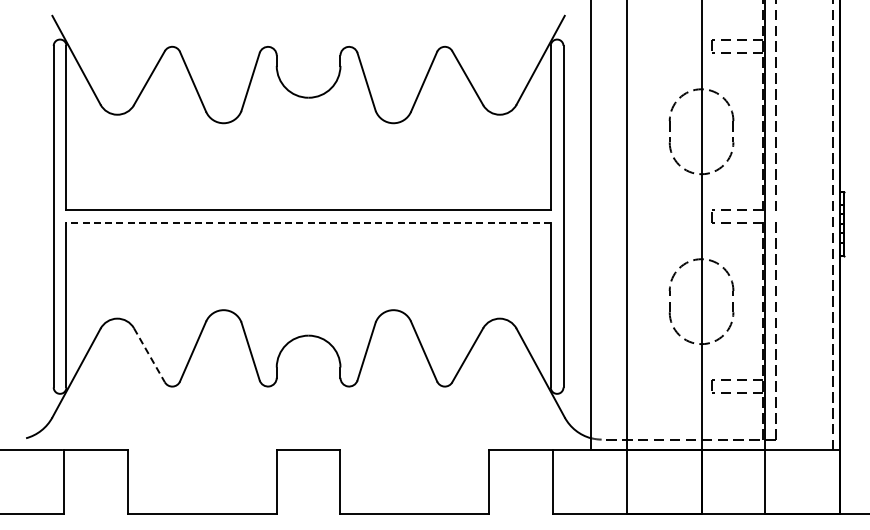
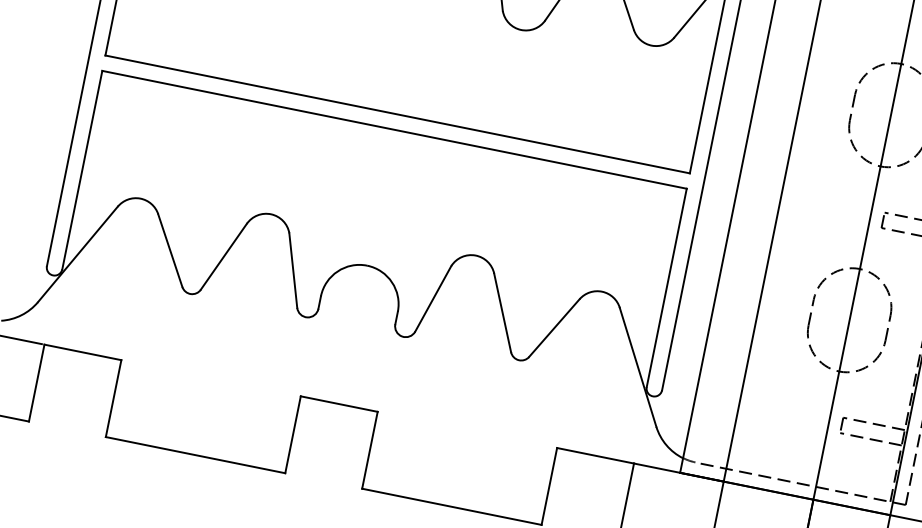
line: (308, 223) -> (394, 130), dashed -> solid
line: (149, 355) -> (170, 250), dashed -> solid

